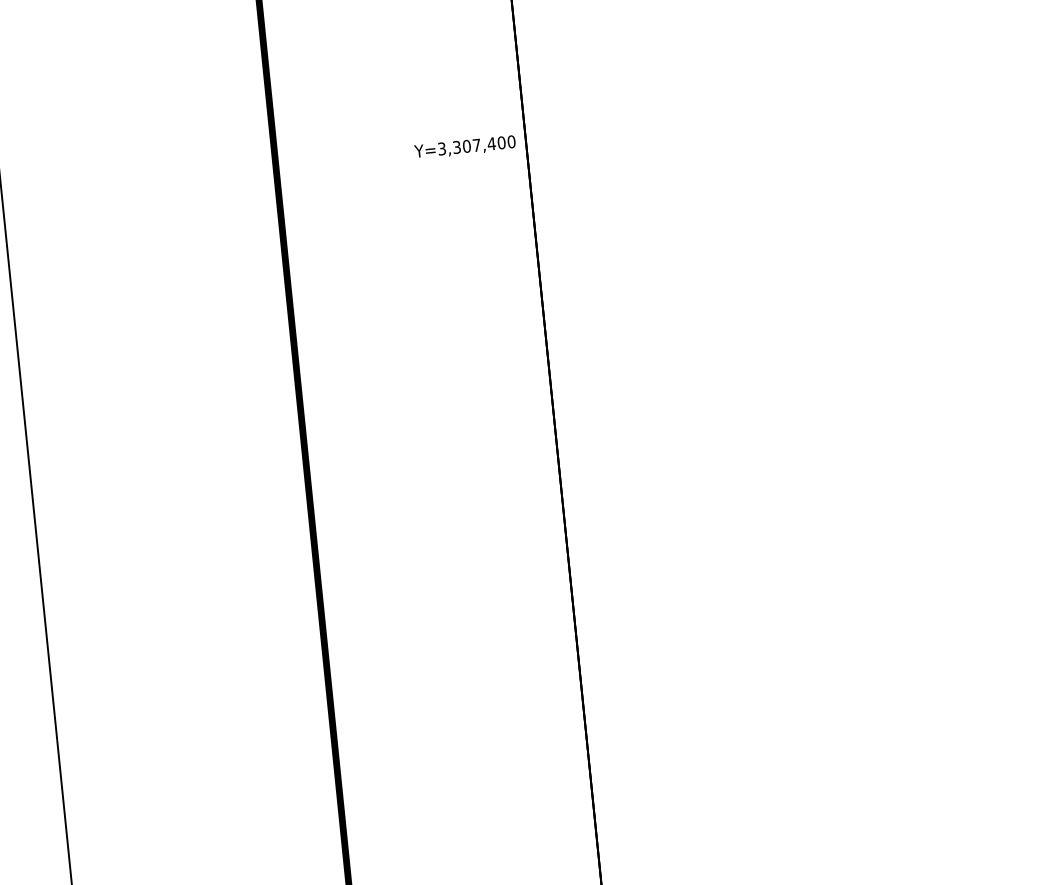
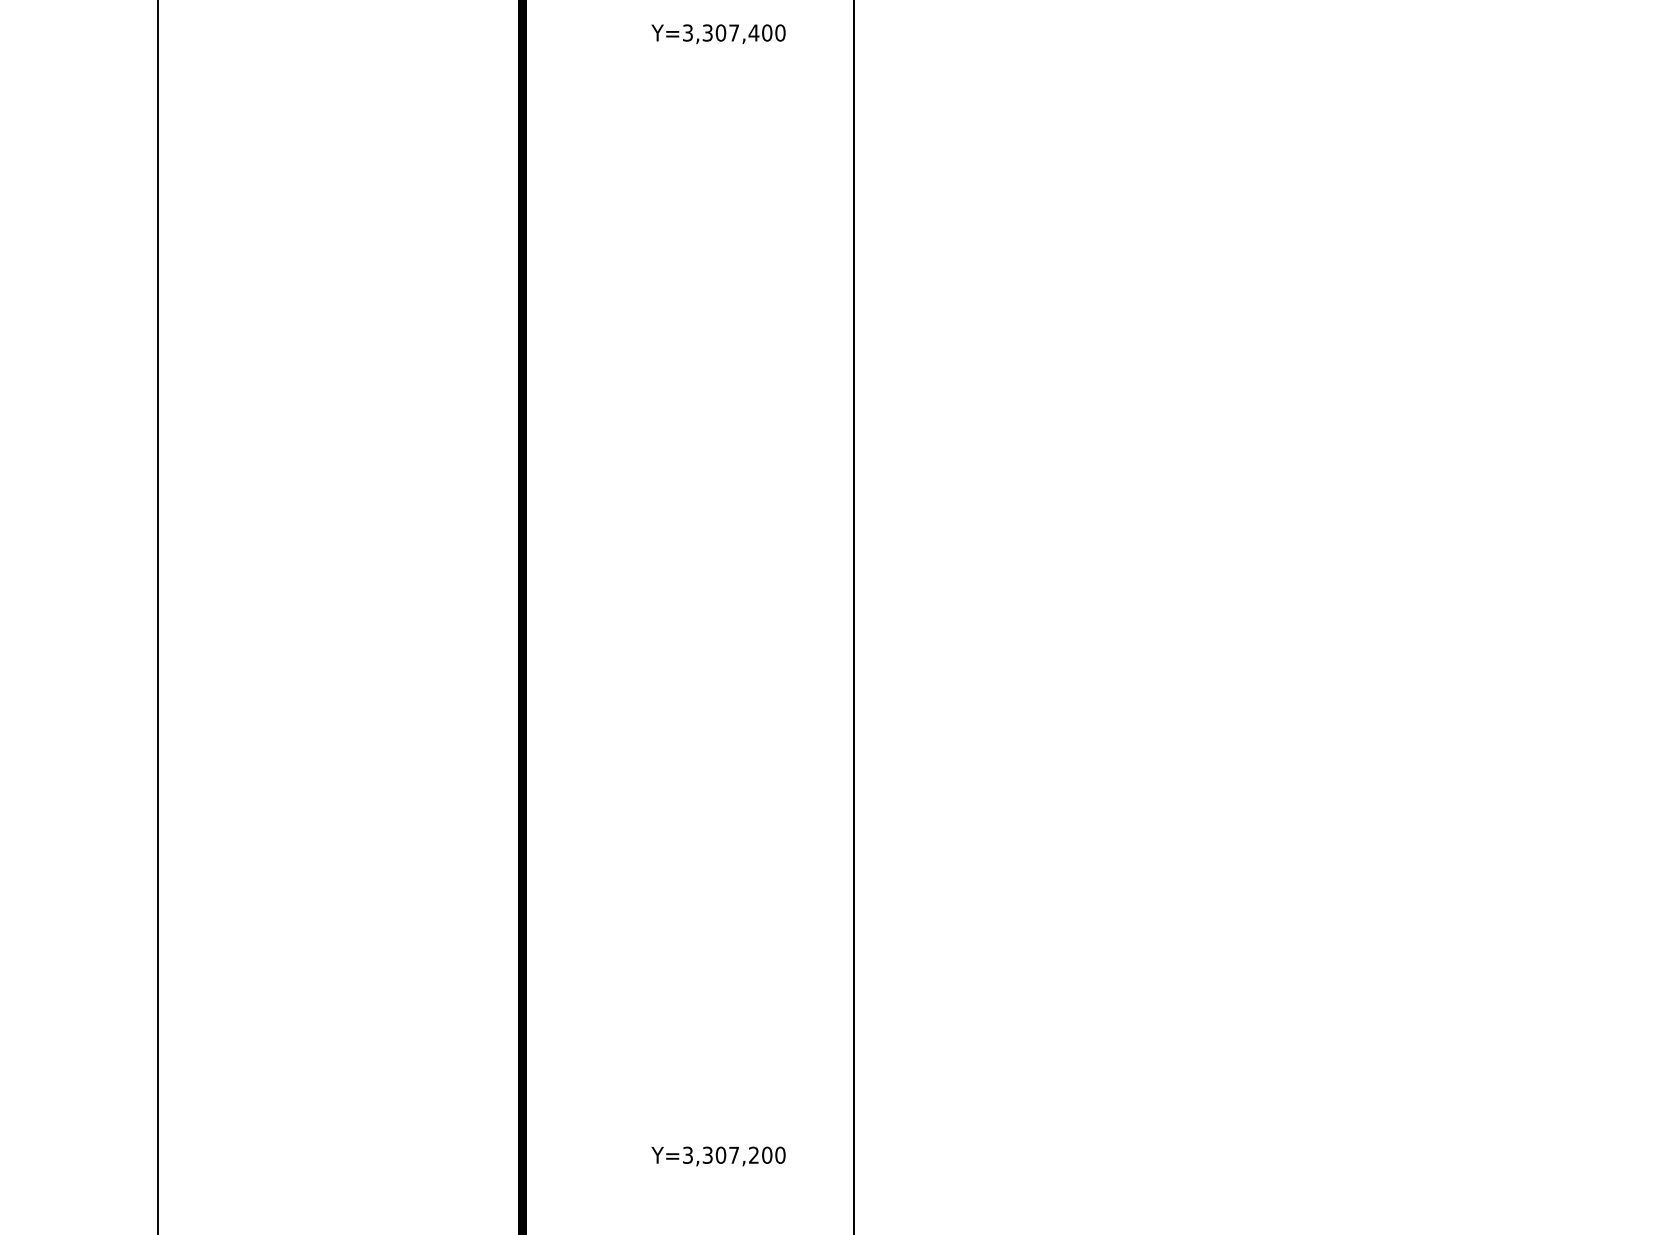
text: (465, 146) -> (718, 33), moved

